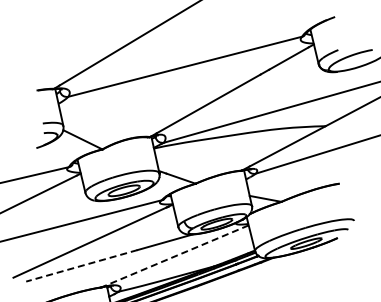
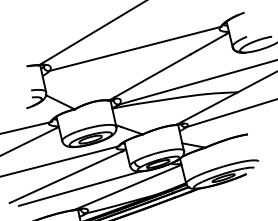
line: (175, 256) -> (128, 187), dashed -> solid
line: (81, 265) -> (59, 194), dashed -> solid

